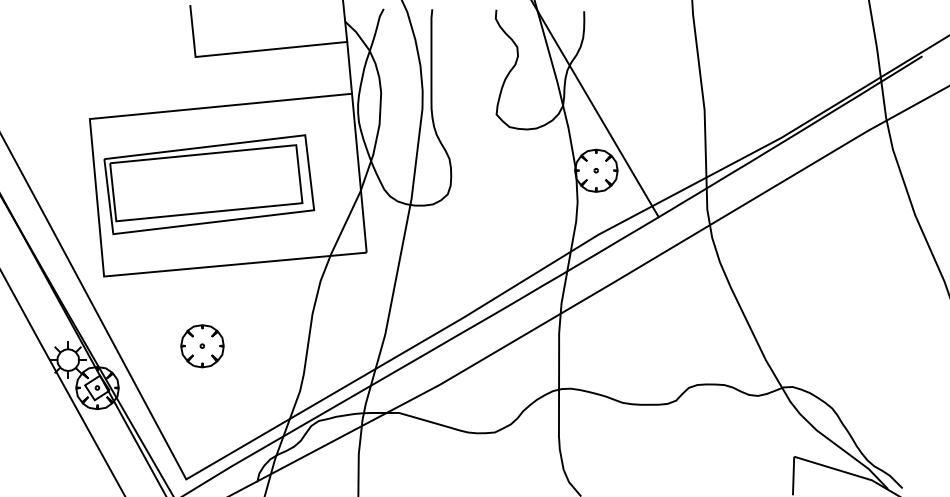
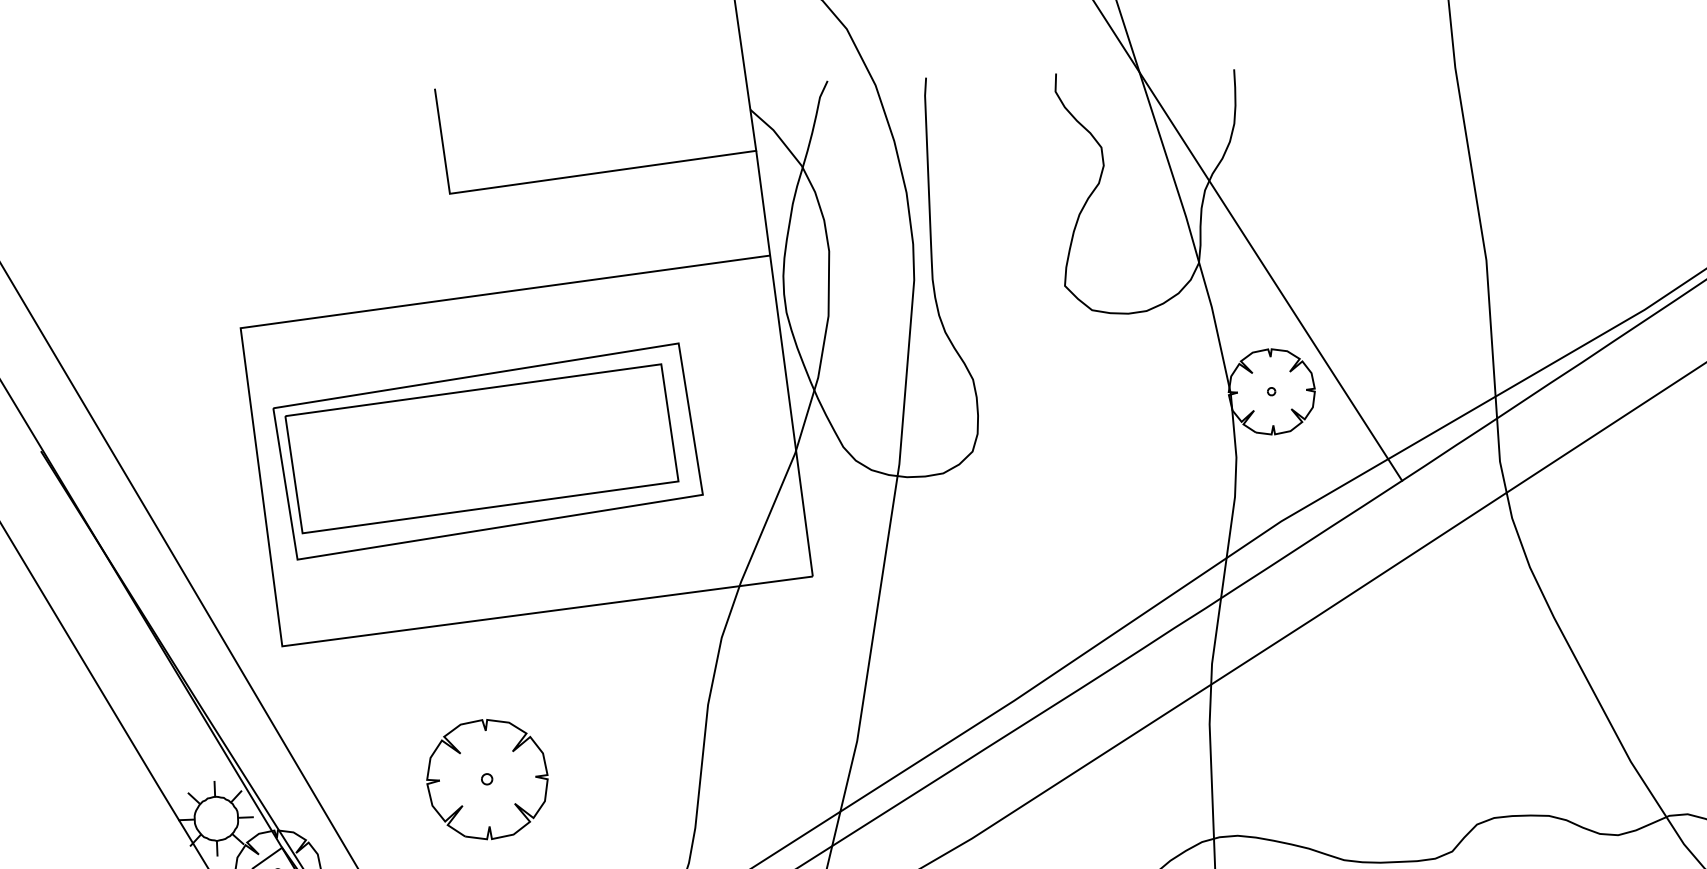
part: (202, 346) -> (487, 780), size x1.4

